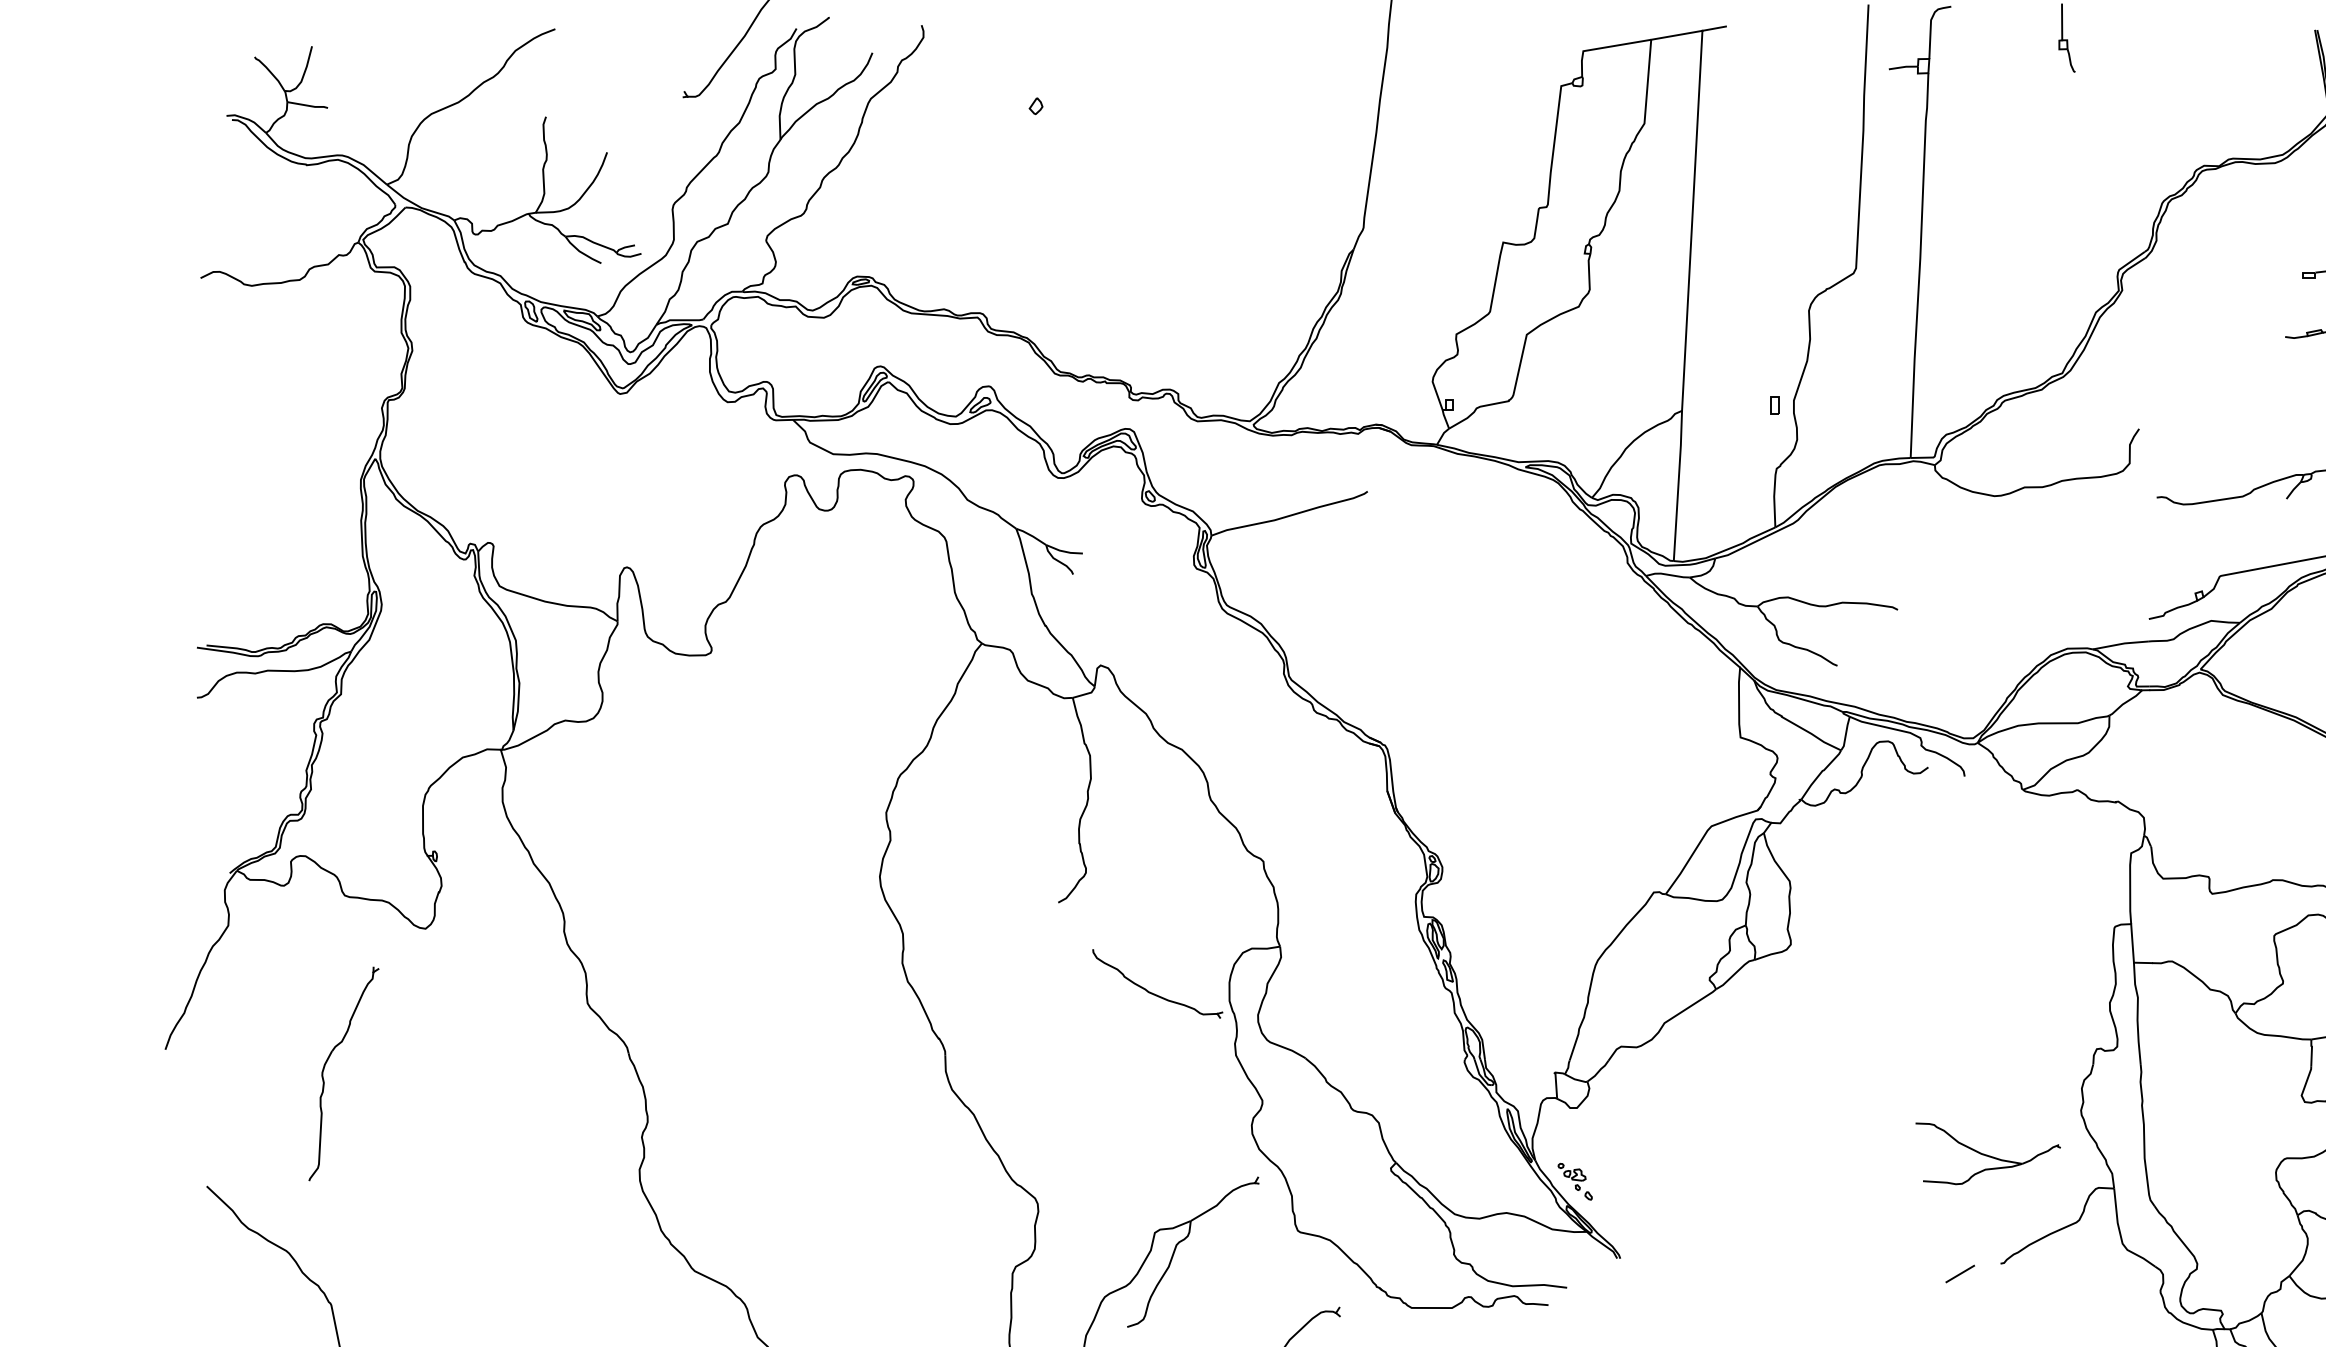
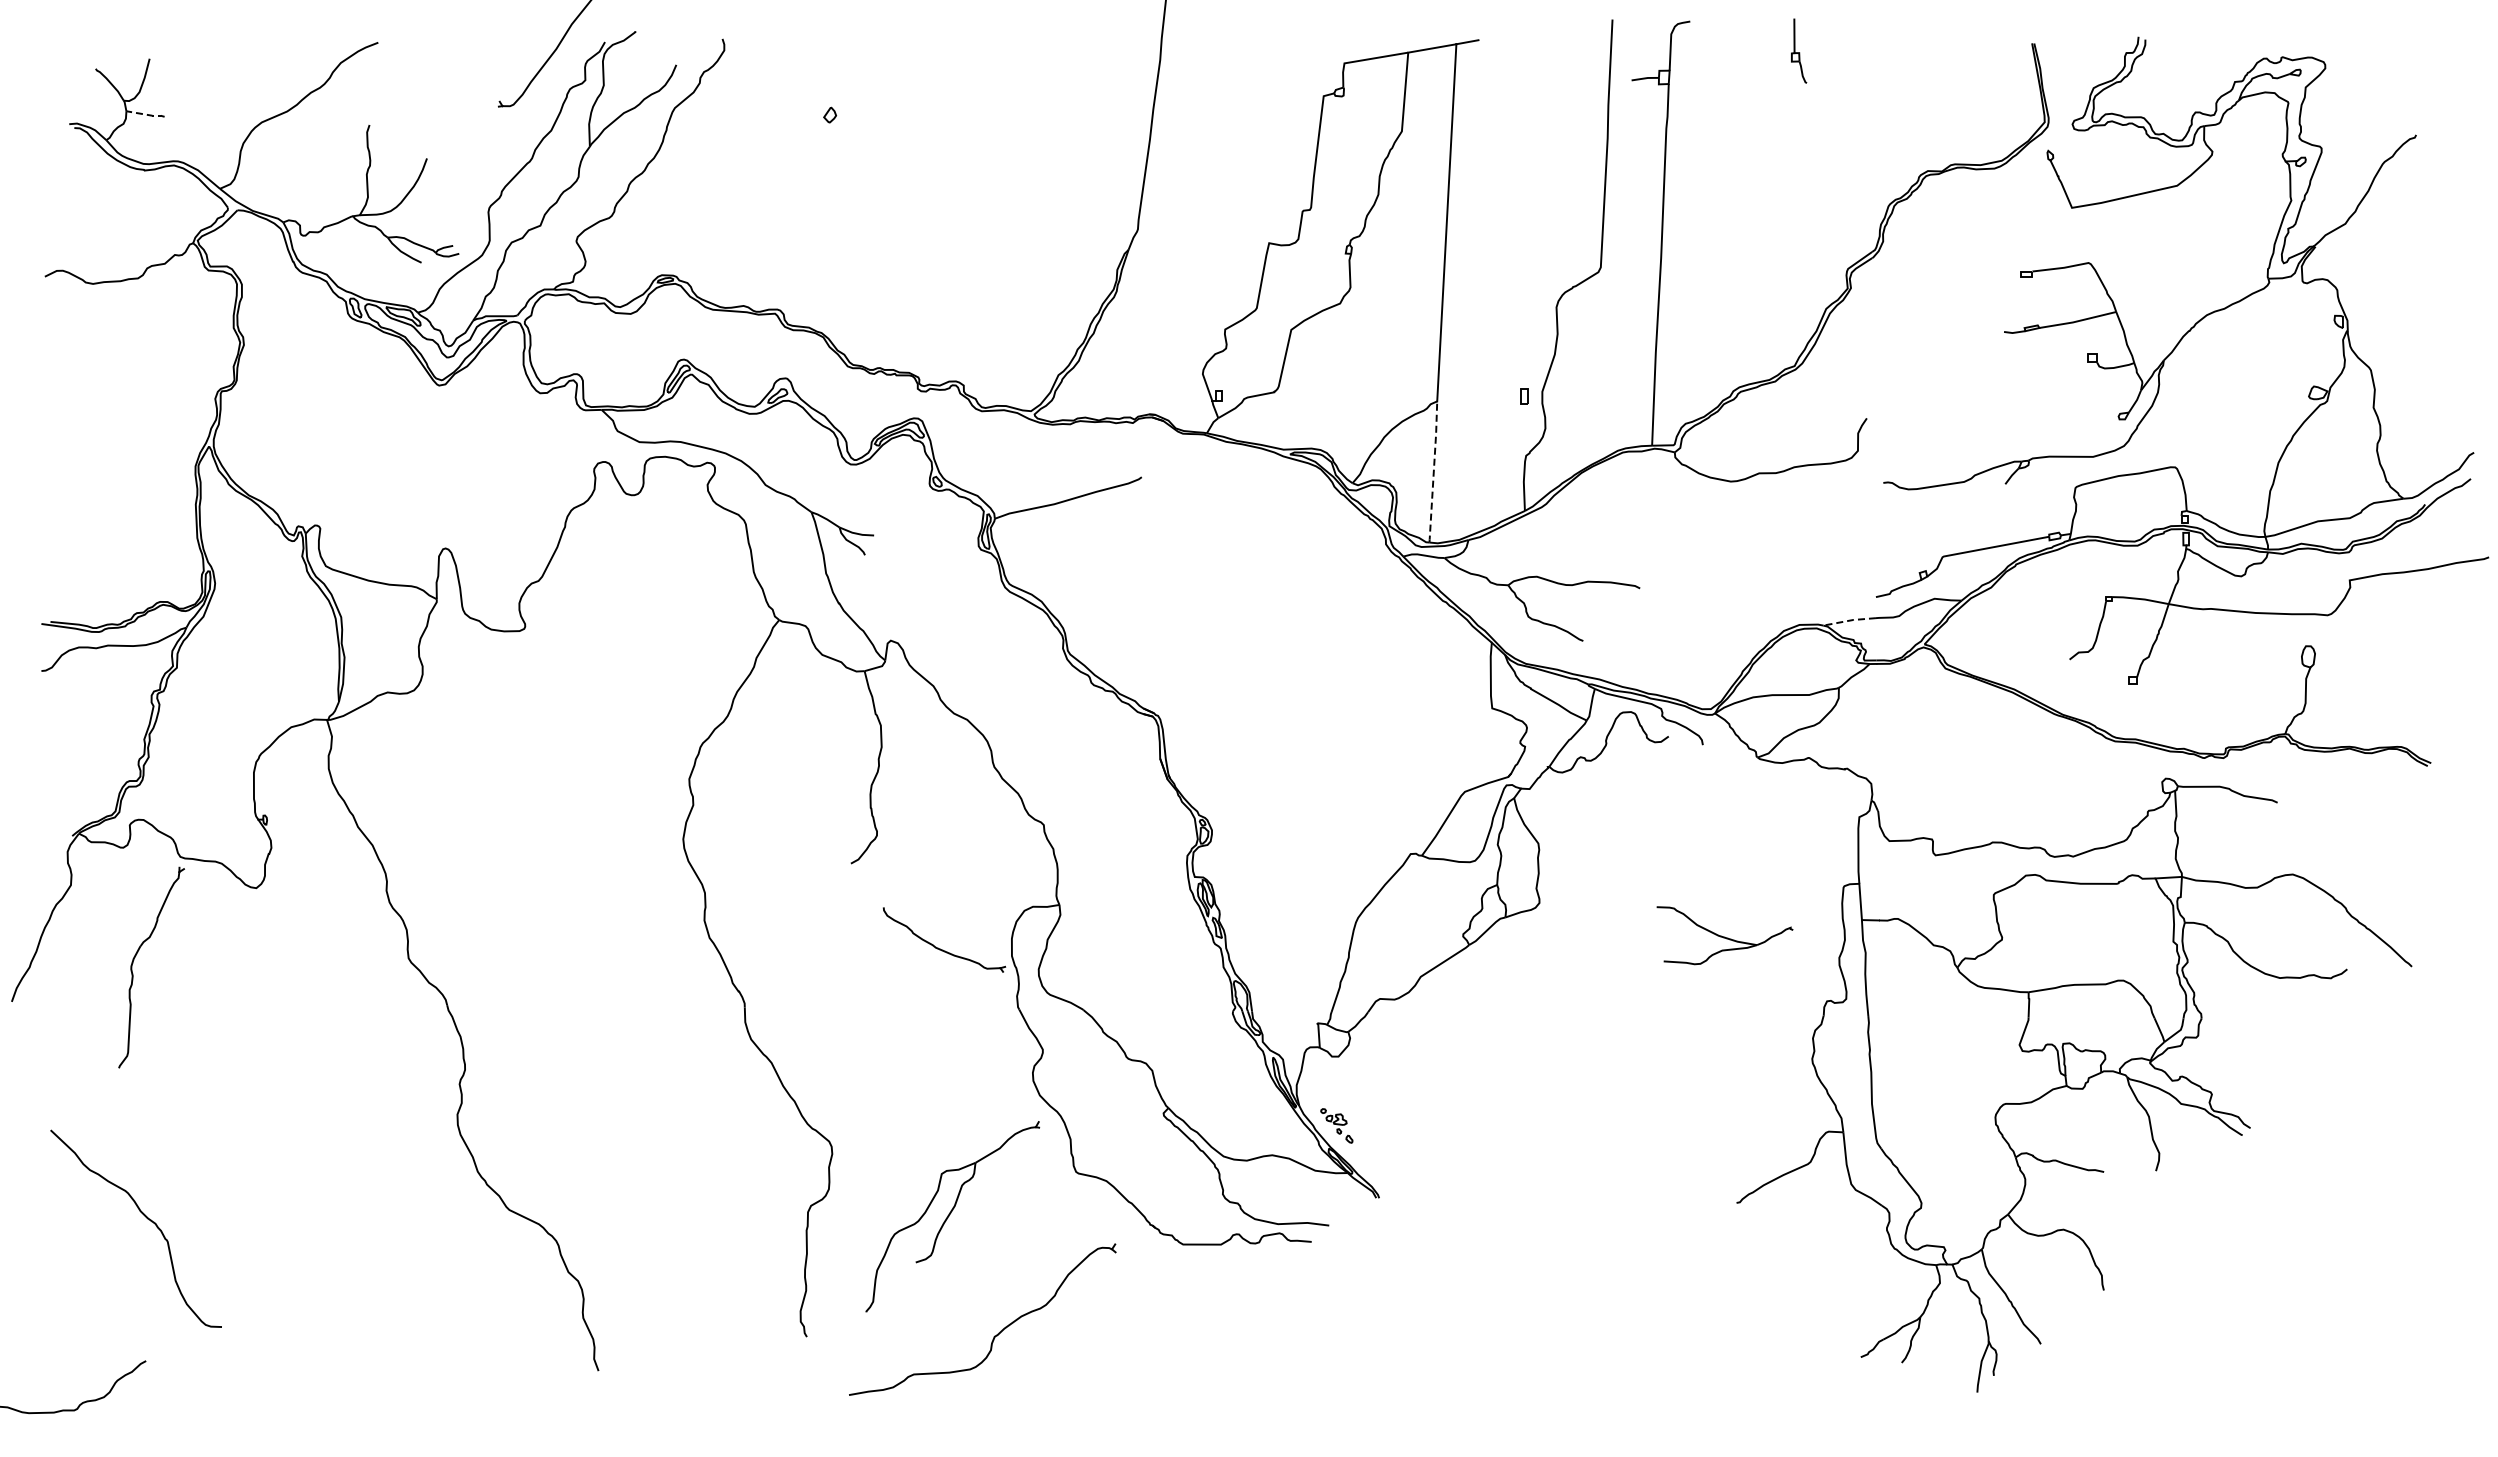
line: (308, 105) -> (146, 114), solid -> dashed
line: (1678, 485) -> (1433, 471), solid -> dashed
line: (2120, 643) -> (1849, 620), solid -> dashed
part: (325, 1066) -> (134, 960), moved
part: (1987, 1153) -> (1724, 935), moved
line: (1960, 1273) -> (1698, 1212), removed

